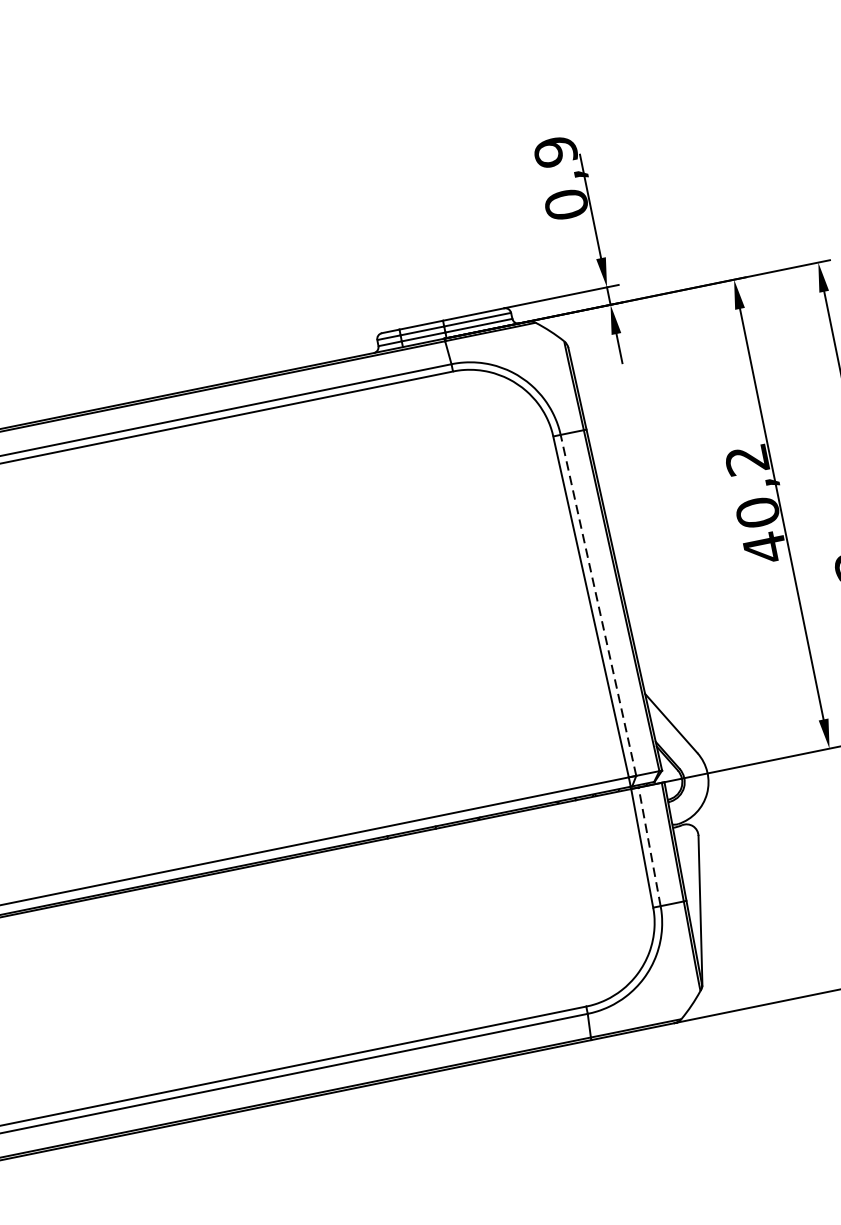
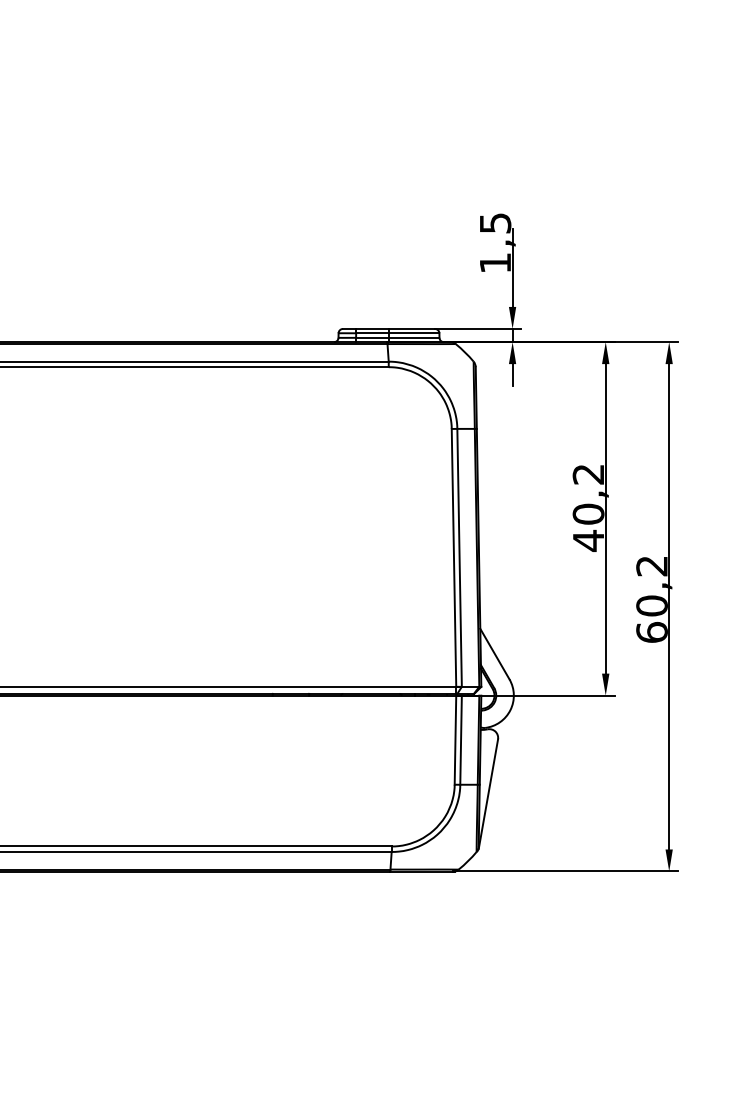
text: (561, 178) -> (495, 243), 0,9 -> 1,5
line: (598, 604) -> (459, 557), dashed -> solid
line: (650, 847) -> (461, 740), dashed -> solid

